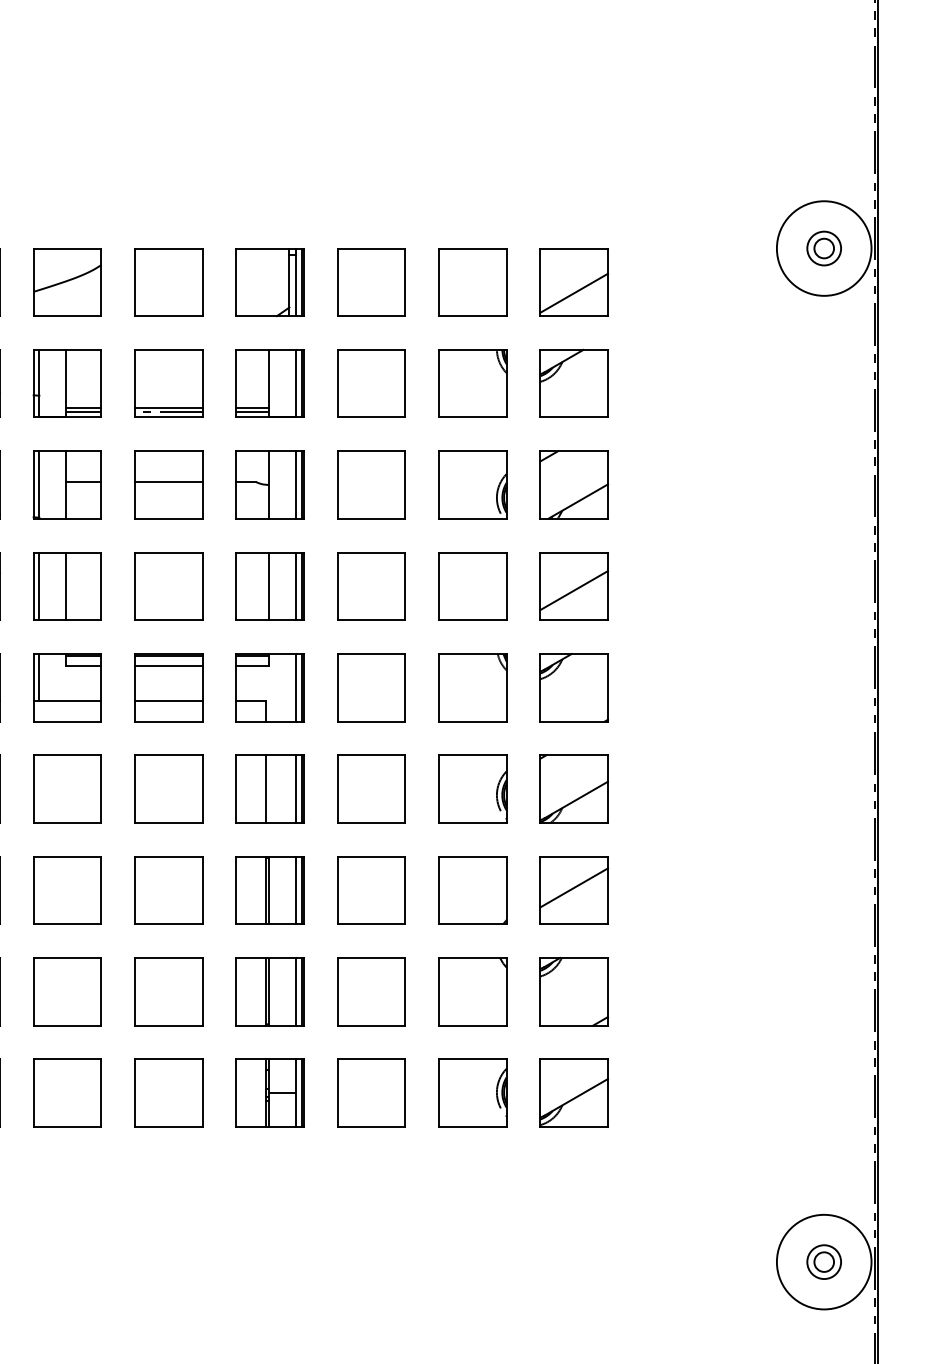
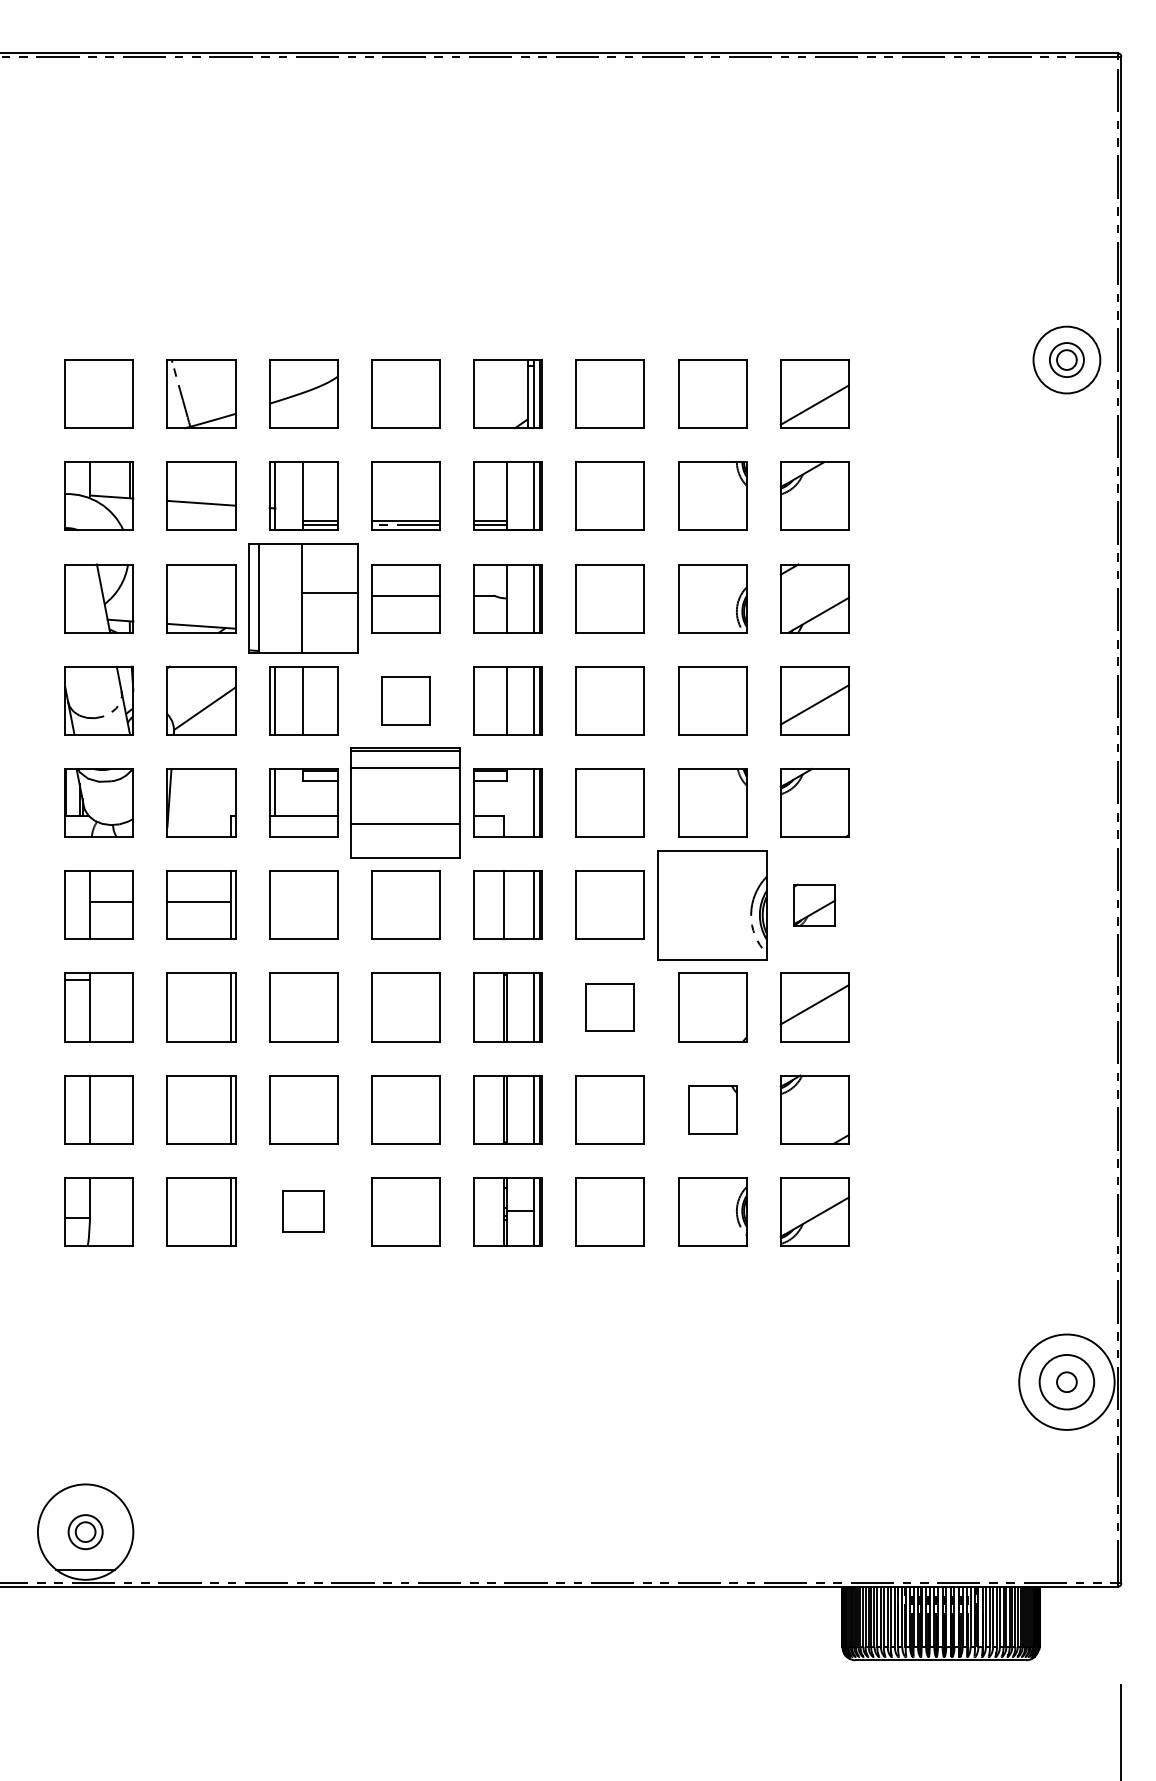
circle: (823, 247) -> (1066, 359), size x0.7
part: (67, 484) -> (303, 598), size x1.6
part: (168, 586) -> (405, 700), size x0.7
part: (168, 687) -> (405, 802), size x1.6
part: (472, 788) -> (712, 904), size x1.6
part: (573, 788) -> (814, 904), size x0.6
part: (370, 890) -> (609, 1007), size x0.7
part: (472, 991) -> (712, 1109), size x0.7
part: (67, 1092) -> (303, 1211), size x0.6
circle: (823, 1262) -> (1066, 1382), size x1.6

